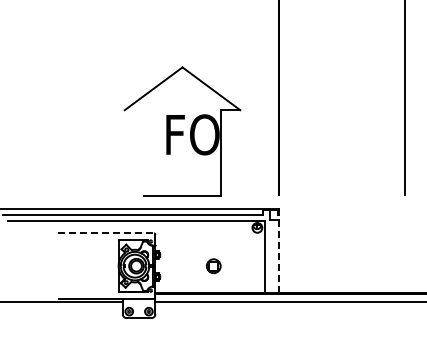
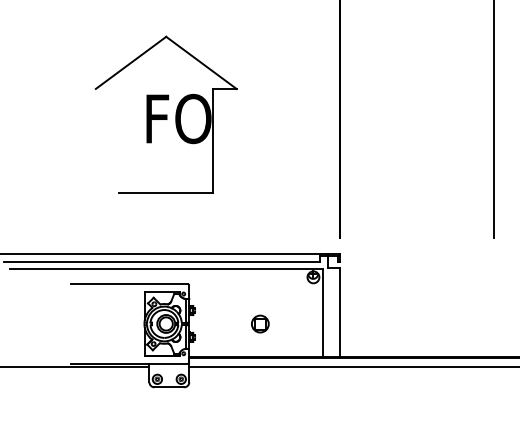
part: (182, 131) -> (166, 114), moved
line: (106, 233) -> (129, 284), dashed -> solid
line: (279, 256) -> (340, 312), dashed -> solid

